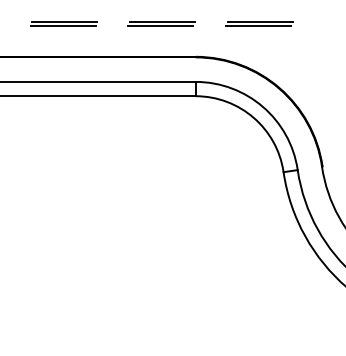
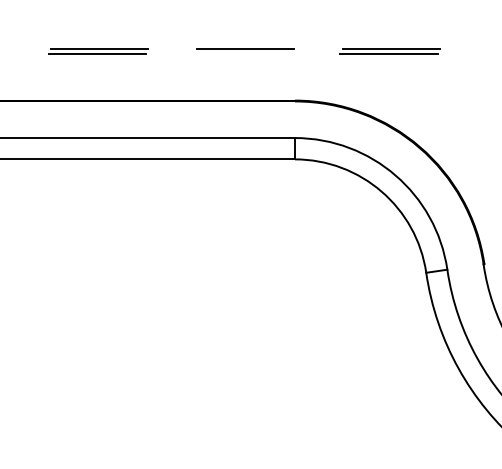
line: (160, 25) -> (242, 53), removed

